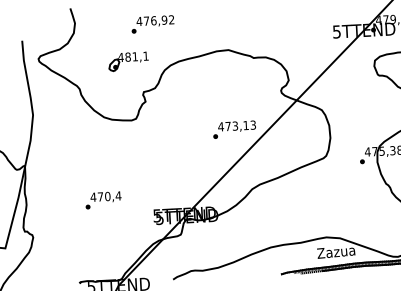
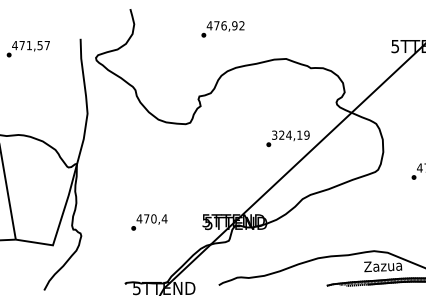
text: (152, 24) -> (222, 29), moved
part: (128, 61) -> (185, 65), removed
text: (236, 125) -> (290, 134), 473,13 -> 324,19
text: (103, 200) -> (149, 222), moved

